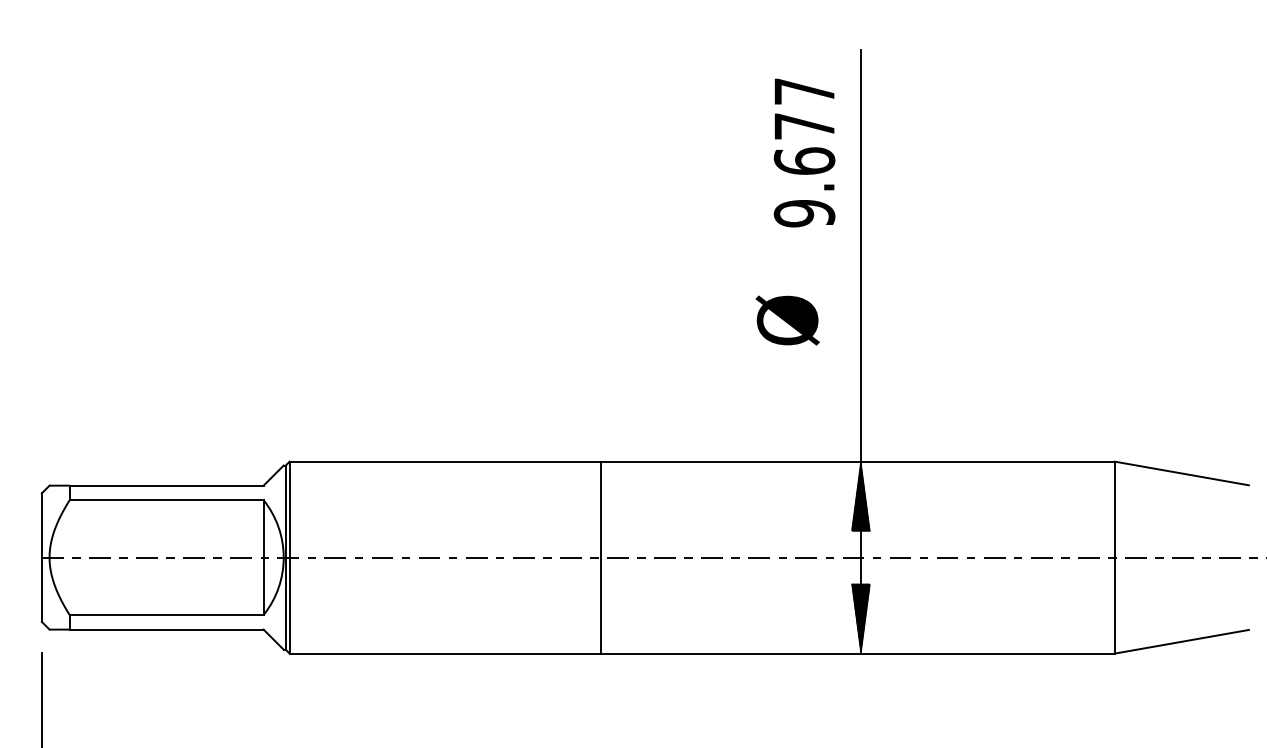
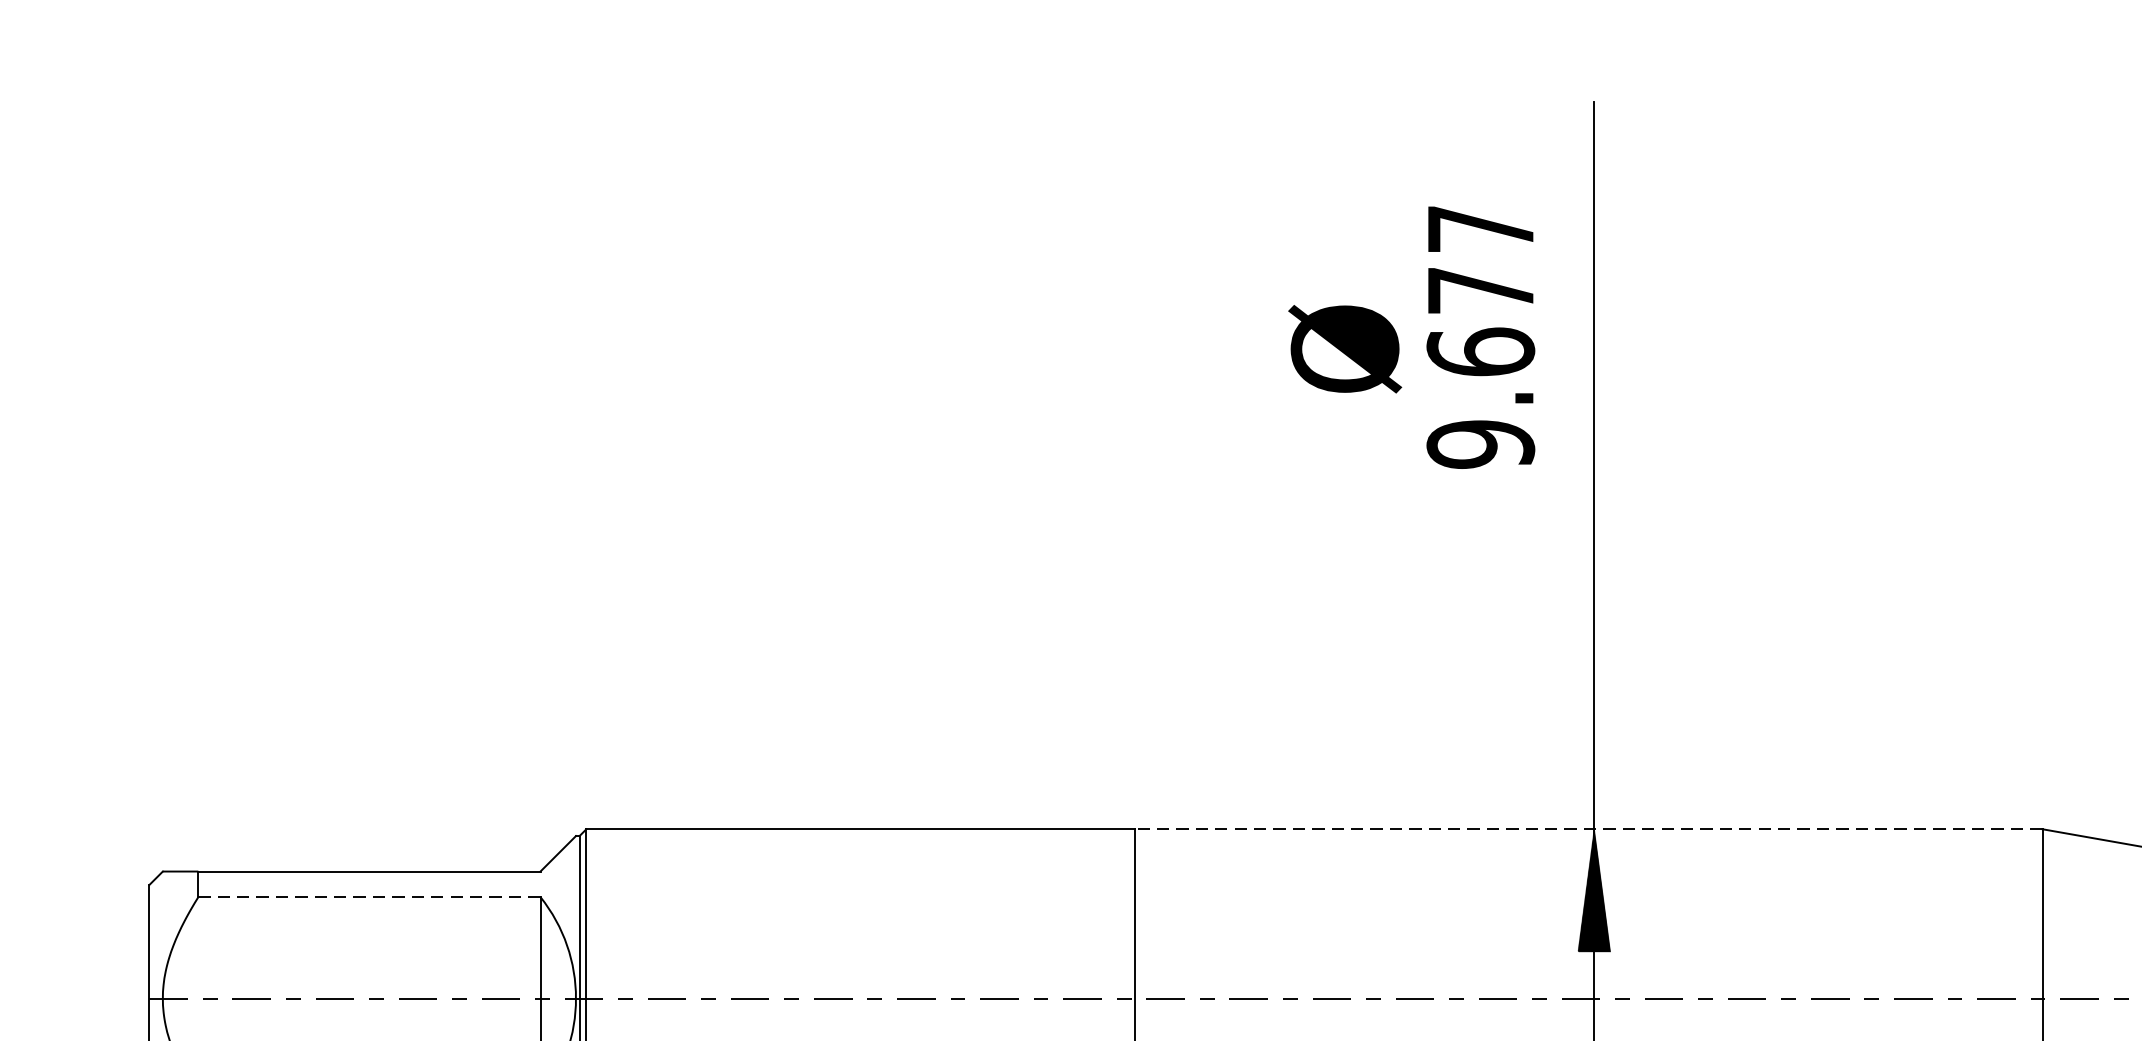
text: (804, 152) -> (1480, 336), moved
text: (787, 320) -> (1344, 349), moved
line: (857, 461) -> (1588, 828), solid -> dashed
line: (166, 500) -> (369, 897), solid -> dashed

